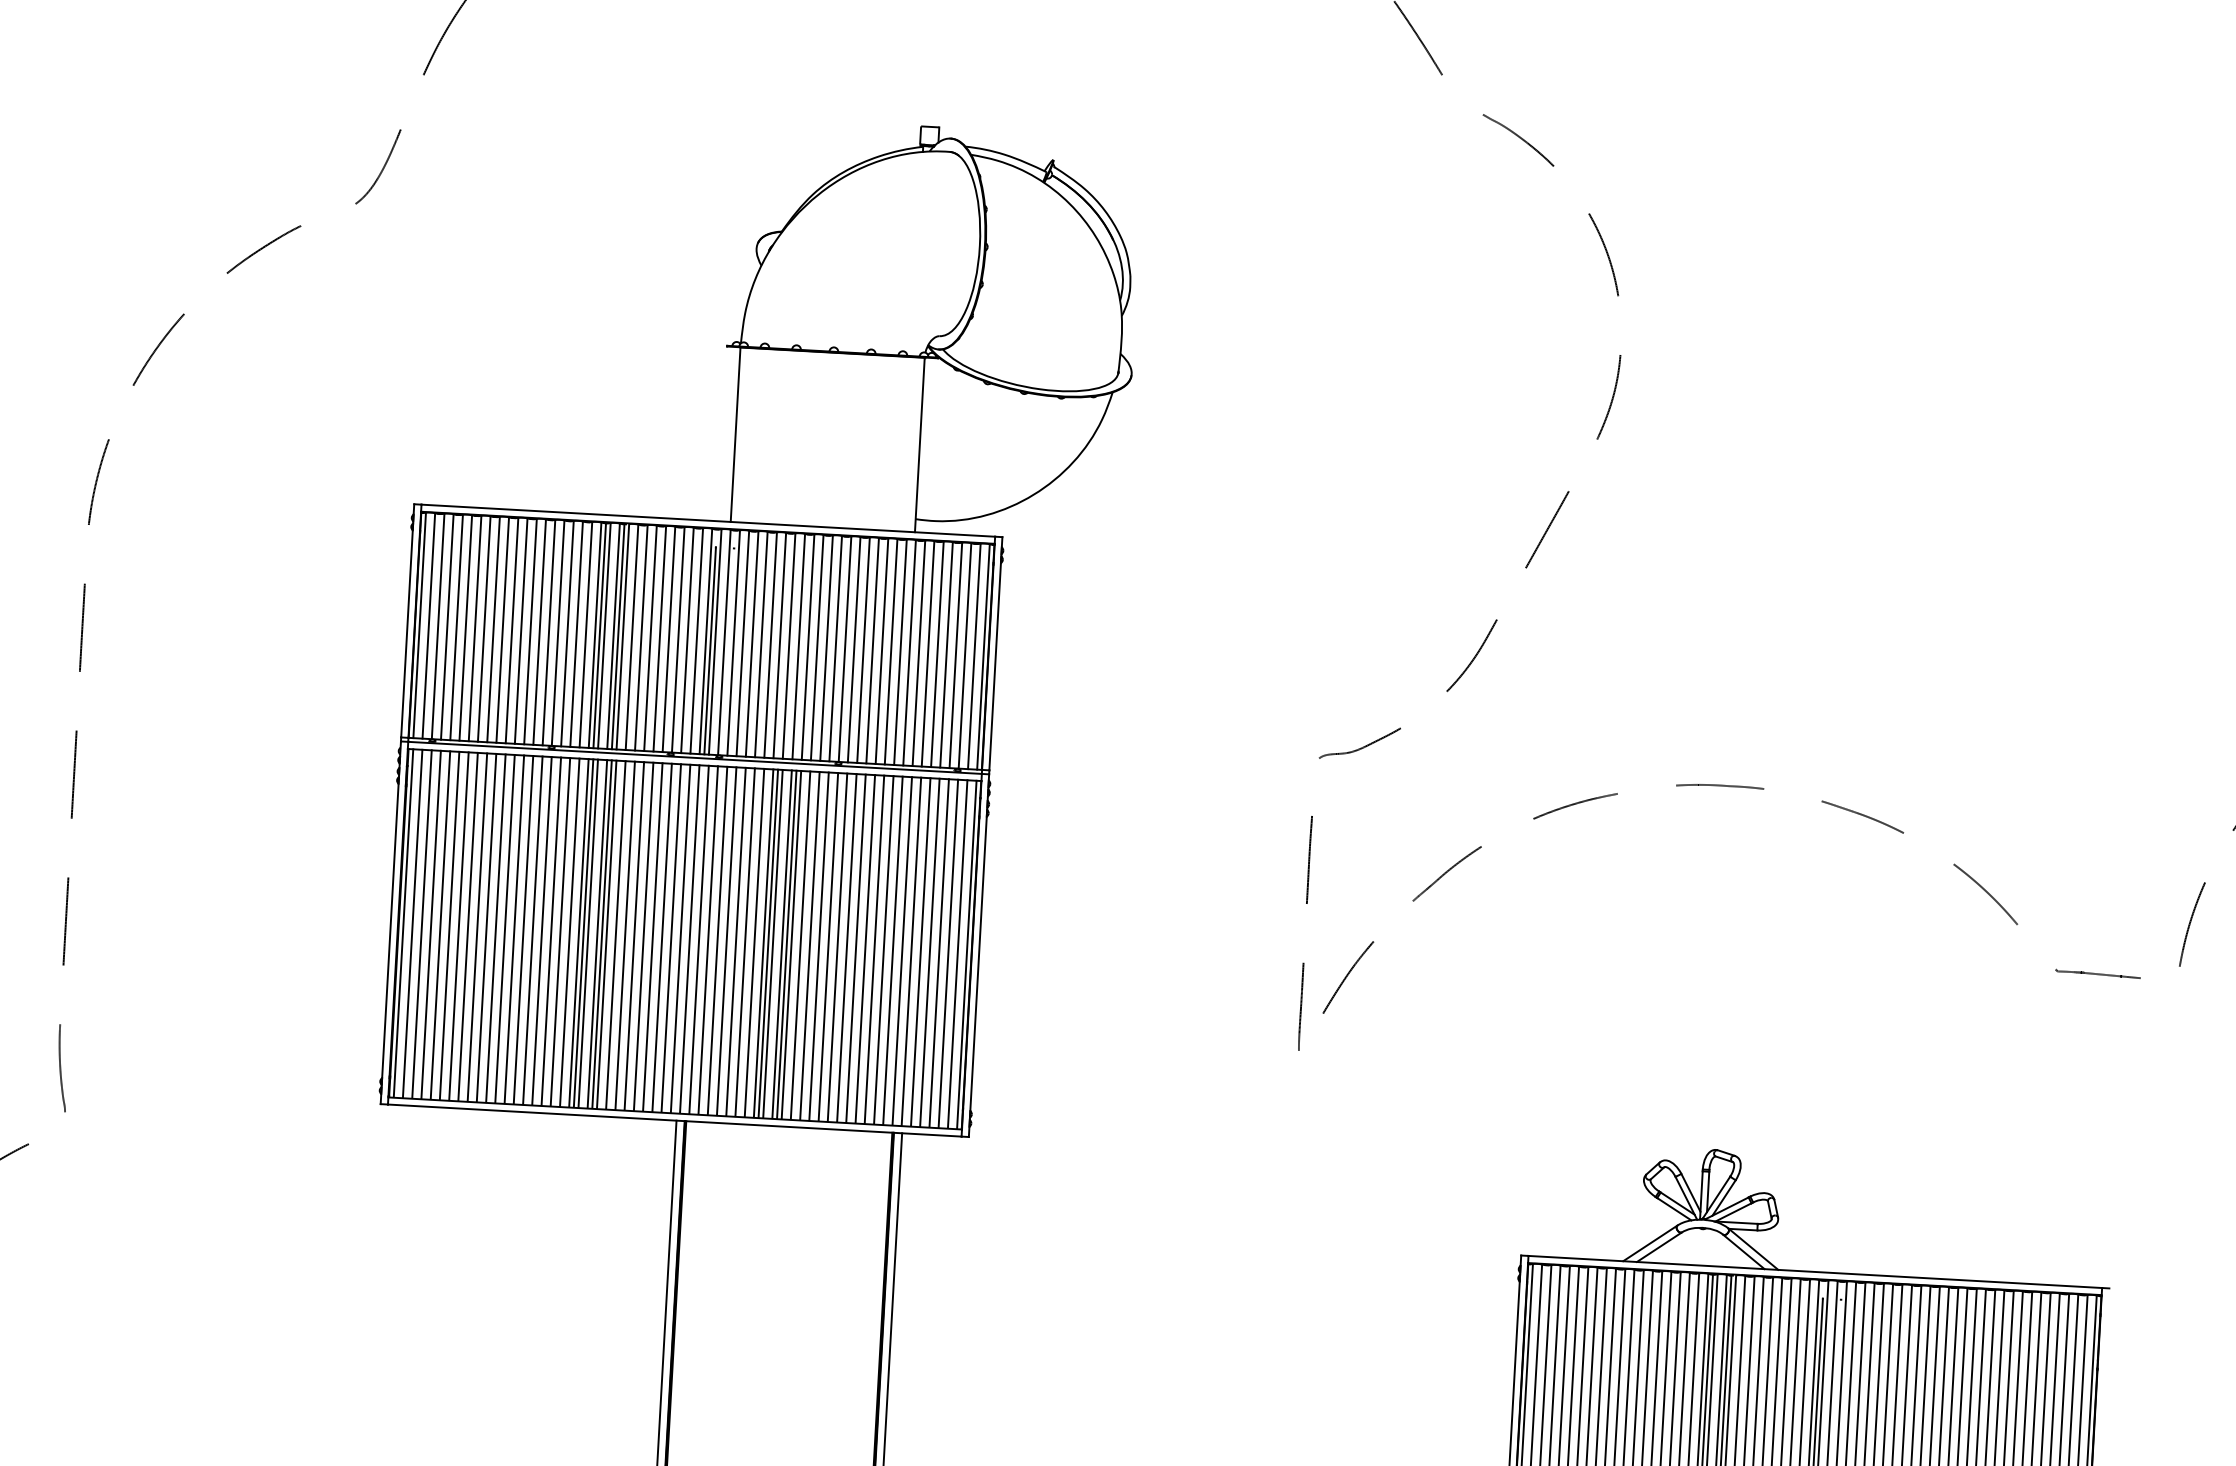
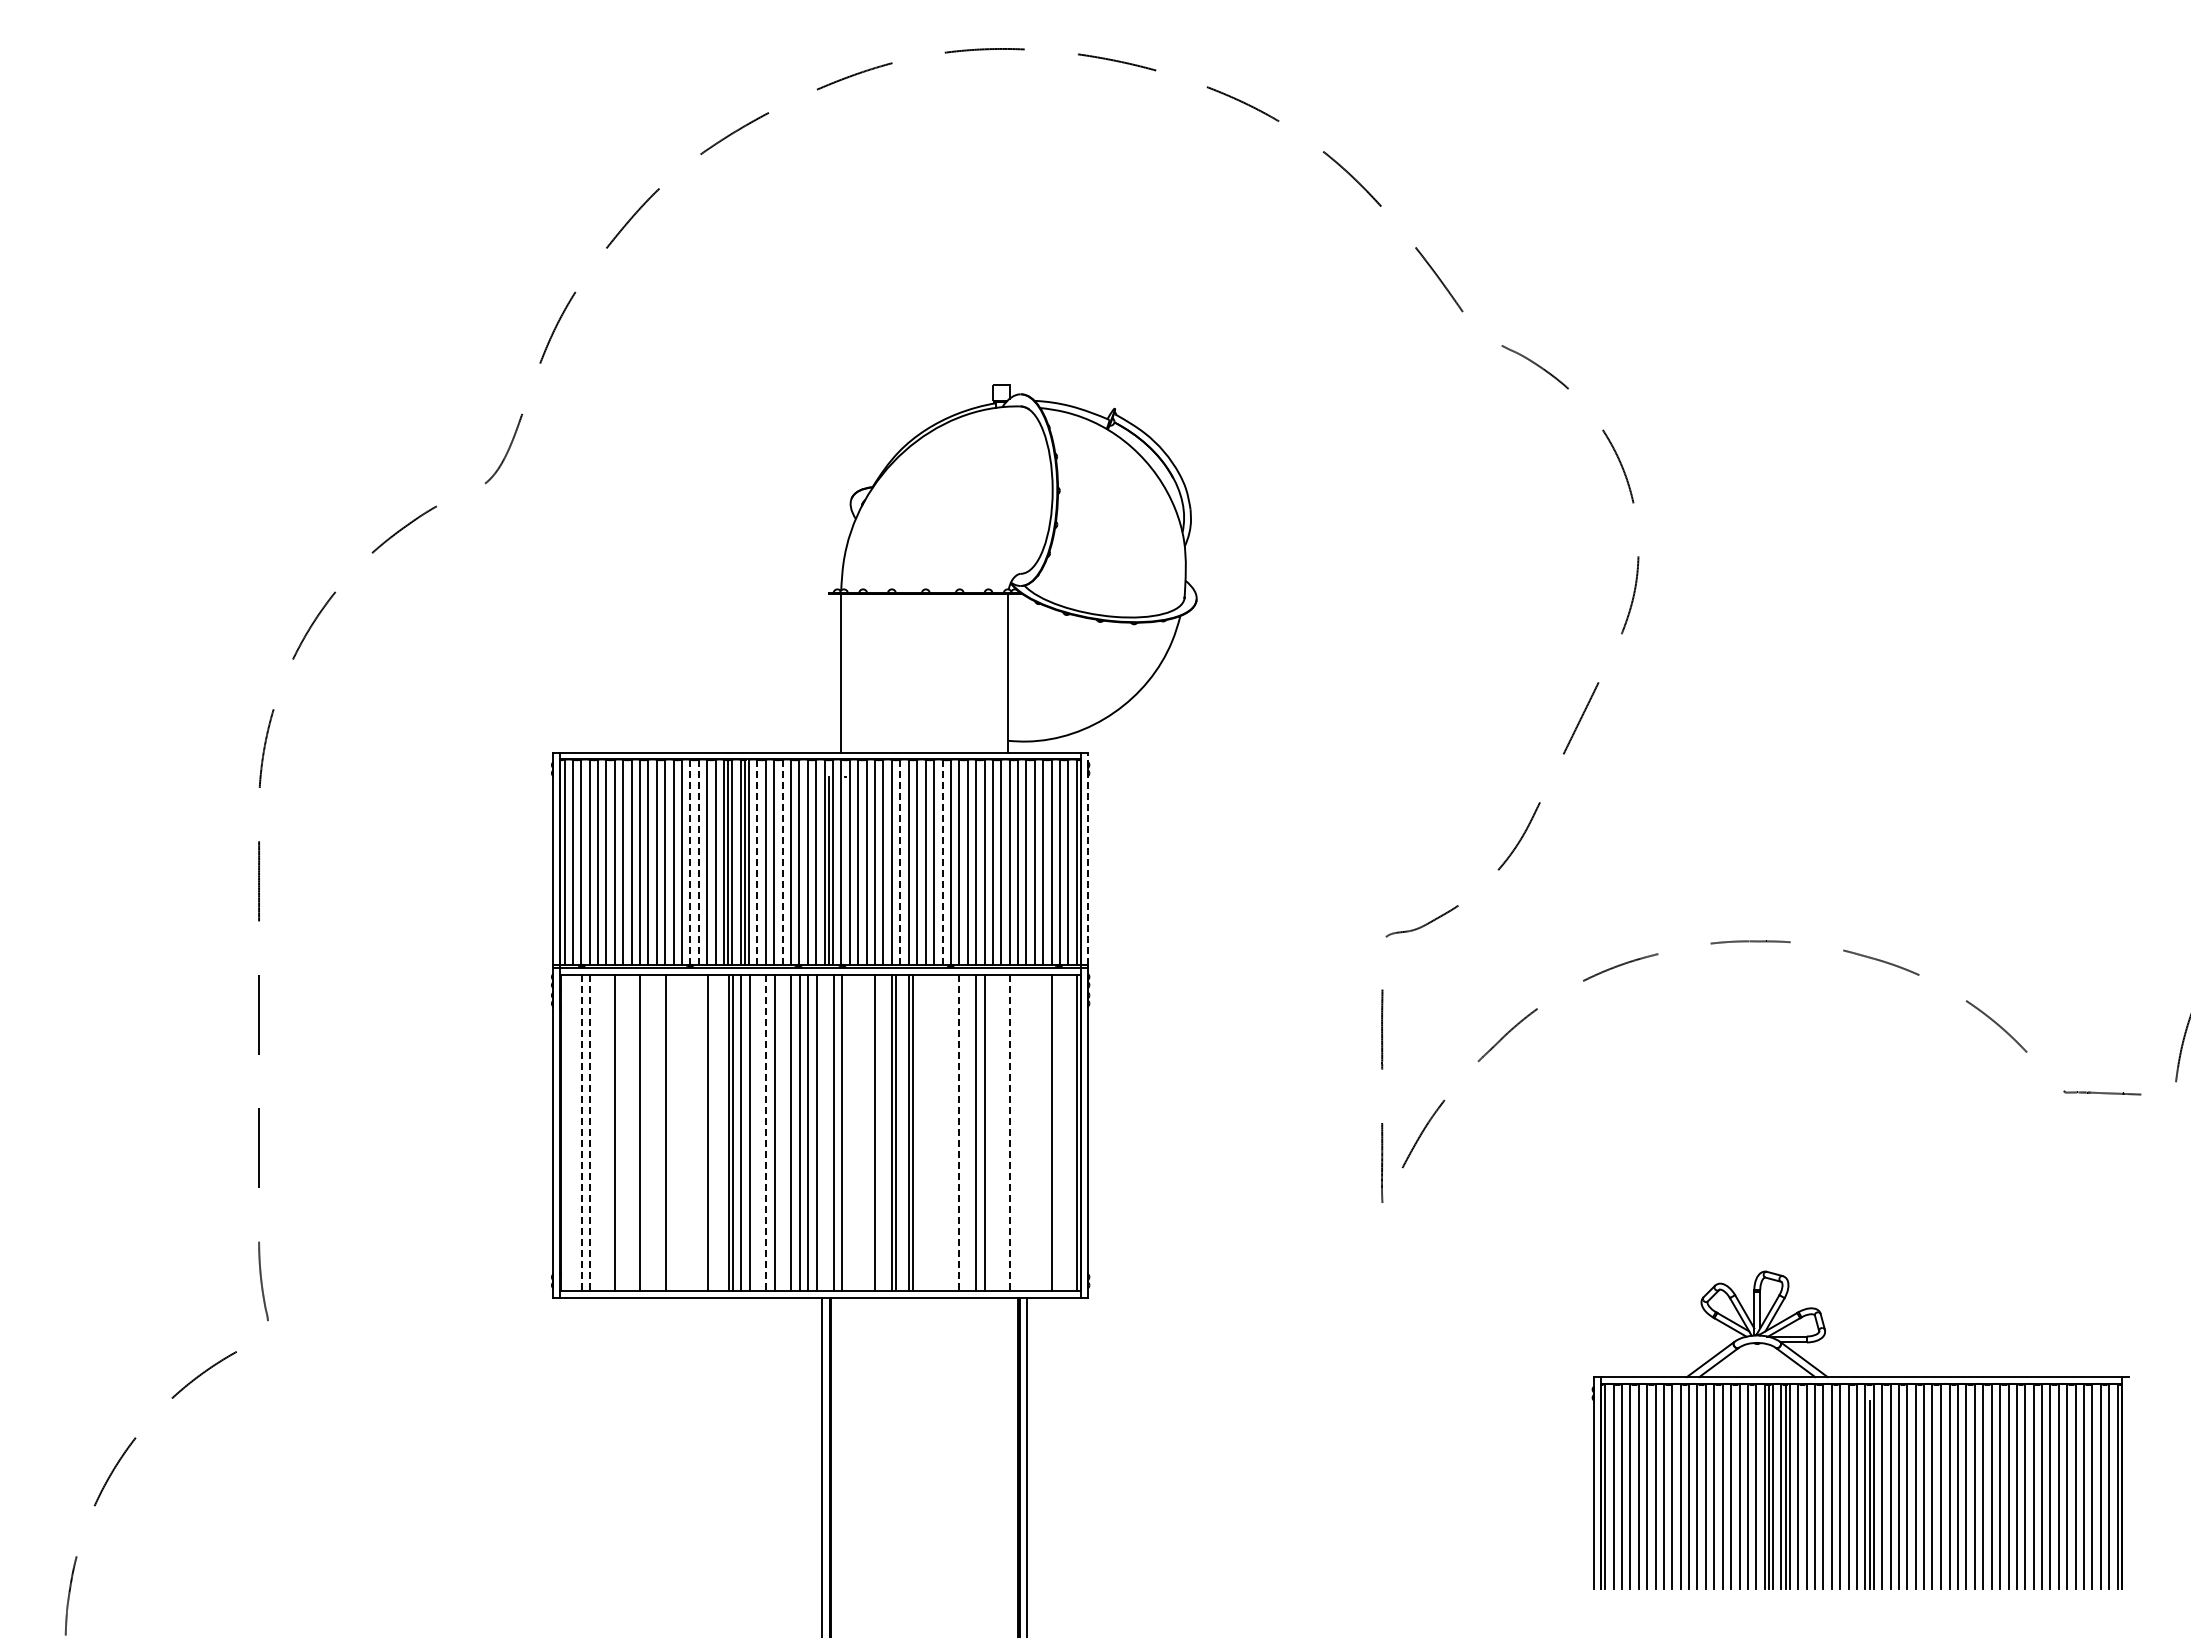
line: (558, 633) -> (690, 862), solid -> dashed
line: (567, 634) -> (698, 862), solid -> dashed
line: (632, 637) -> (757, 862), solid -> dashed
line: (659, 639) -> (782, 862), solid -> dashed
line: (789, 646) -> (900, 862), solid -> dashed
line: (835, 649) -> (942, 862), solid -> dashed
line: (995, 653) -> (1087, 858), solid -> dashed
line: (403, 922) -> (564, 1132), removed
line: (412, 923) -> (573, 1132), removed
line: (421, 923) -> (581, 1132), solid -> dashed
line: (431, 924) -> (590, 1132), solid -> dashed
line: (440, 925) -> (598, 1132), removed
line: (449, 925) -> (606, 1132), removed
line: (467, 926) -> (623, 1132), removed
line: (477, 927) -> (632, 1132), removed
line: (495, 928) -> (648, 1132), removed
line: (505, 928) -> (657, 1132), removed
line: (523, 929) -> (673, 1132), removed
line: (532, 930) -> (682, 1132), removed
line: (541, 930) -> (690, 1132), removed
line: (551, 931) -> (699, 1132), removed
line: (570, 932) -> (716, 1132), removed
line: (579, 932) -> (724, 1132), removed
line: (602, 934) -> (745, 1132), removed
line: (615, 934) -> (757, 1132), removed
line: (625, 935) -> (766, 1132), solid -> dashed
line: (644, 936) -> (783, 1132), removed
line: (690, 938) -> (825, 1132), removed
line: (717, 940) -> (850, 1132), removed
line: (726, 941) -> (858, 1132), removed
line: (736, 941) -> (867, 1132), removed
line: (754, 942) -> (883, 1132), removed
line: (772, 943) -> (900, 1132), removed
line: (791, 944) -> (917, 1132), removed
line: (800, 945) -> (925, 1132), removed
line: (810, 945) -> (934, 1132), removed
line: (819, 946) -> (942, 1132), removed
line: (827, 946) -> (950, 1132), removed
line: (837, 947) -> (959, 1132), solid -> dashed
line: (846, 947) -> (967, 1132), removed
line: (874, 949) -> (992, 1132), removed
line: (883, 949) -> (1001, 1132), removed
line: (892, 950) -> (1009, 1132), solid -> dashed
line: (902, 950) -> (1018, 1132), removed
line: (911, 951) -> (1026, 1132), removed
line: (920, 951) -> (1034, 1132), removed
line: (930, 952) -> (1043, 1132), removed
line: (948, 953) -> (1060, 1132), removed
line: (957, 953) -> (1068, 1132), removed

